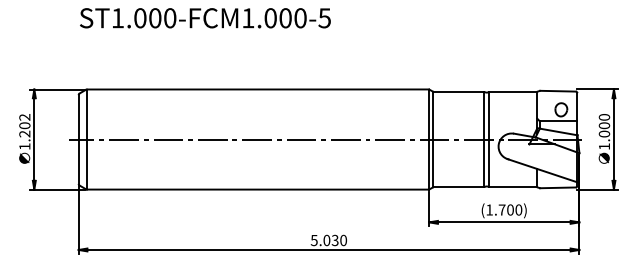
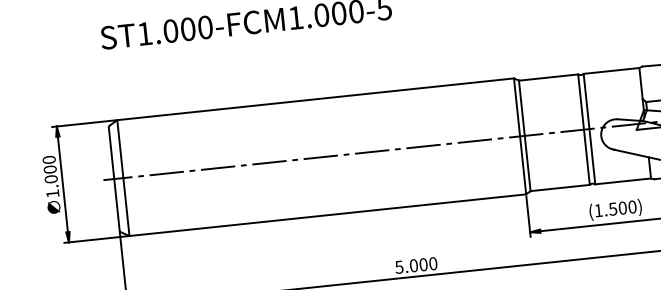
text: (24, 125) -> (49, 169), 1.202 -> 1.000
text: (501, 209) -> (612, 208), (1.700) -> (1.500)
text: (334, 240) -> (422, 264), 5.030 -> 5.000

